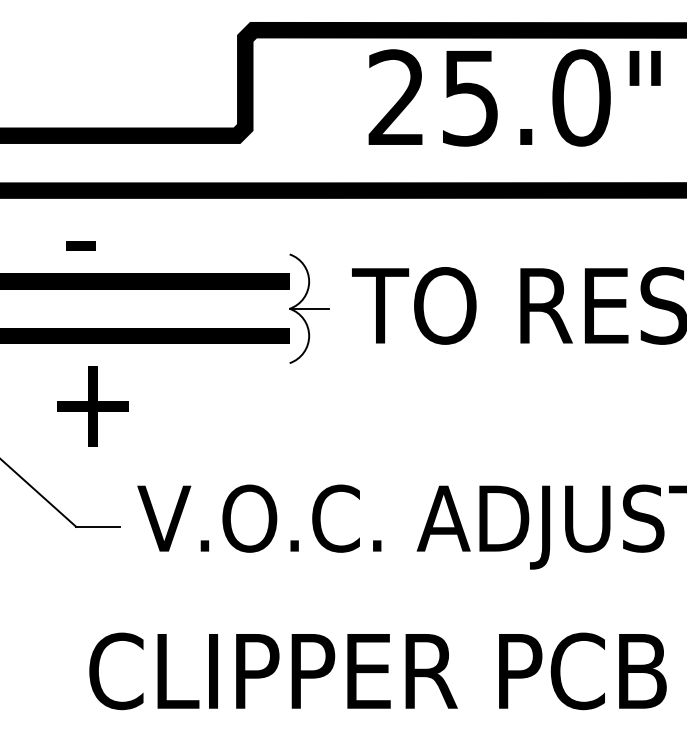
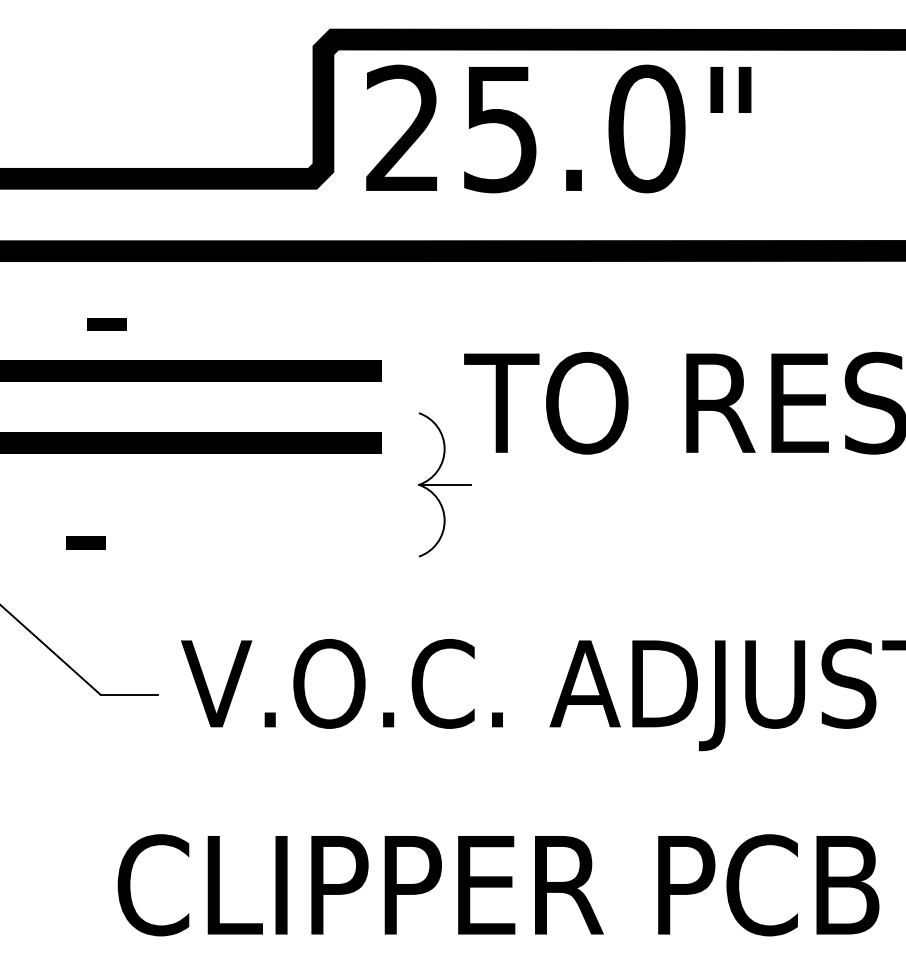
text: (514, 97) -> (558, 128), moved
part: (309, 308) -> (445, 484), moved
text: (89, 406) -> (117, 535), + -> -

